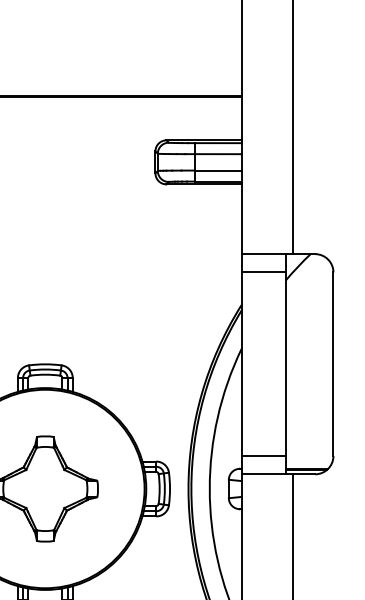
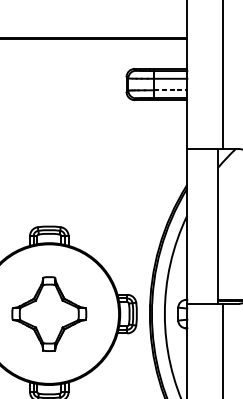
line: (218, 170) -> (170, 90), solid -> dashed
line: (263, 272) -> (202, 161), removed
line: (263, 455) -> (202, 290), removed

